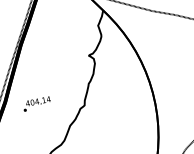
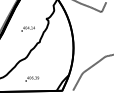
text: (35, 103) -> (27, 28), moved

